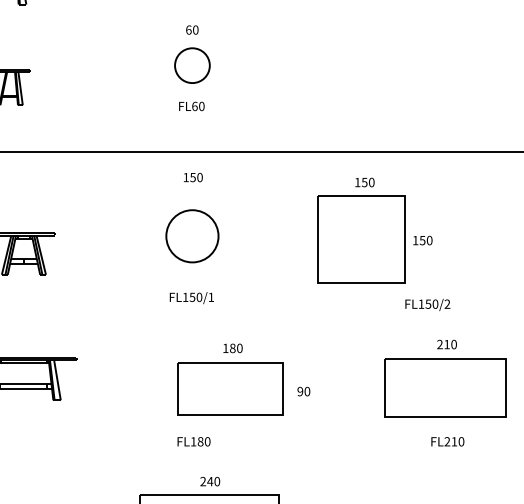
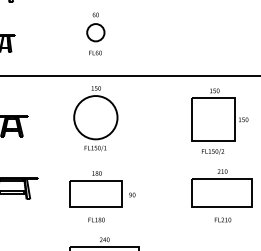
part: (374, 229) -> (219, 114), moved
circle: (191, 235) -> (95, 117), size x1.67
part: (243, 380) -> (102, 189), moved

